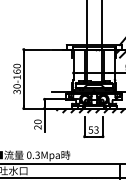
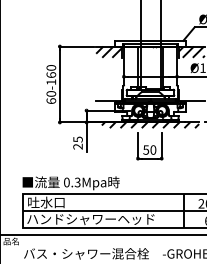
hatch: (62, 53) -> (109, 51), added
text: (17, 91) -> (51, 100), 30-160 -> 60-160
text: (37, 121) -> (77, 139), 20 -> 25
text: (96, 129) -> (153, 149), 53 -> 50

